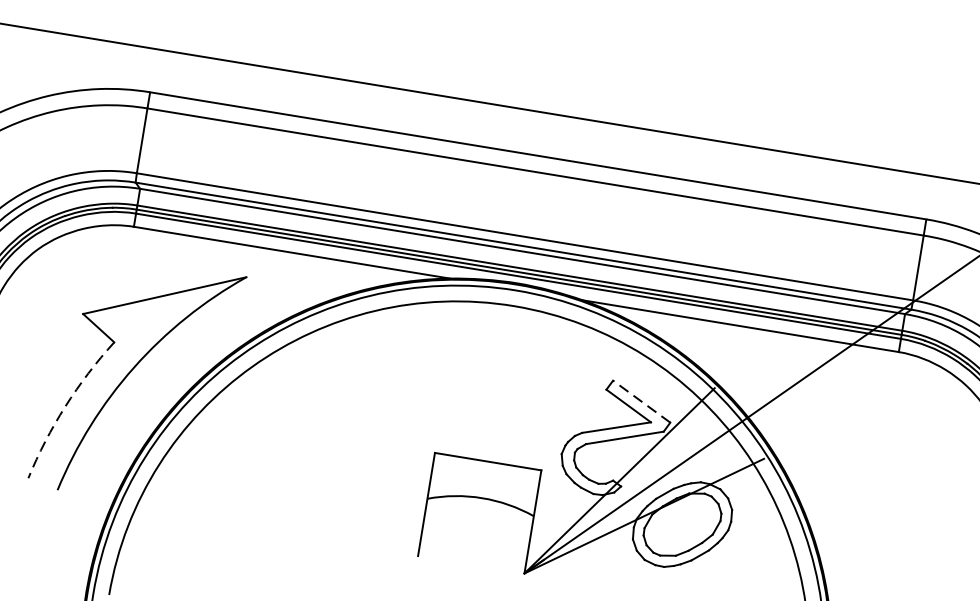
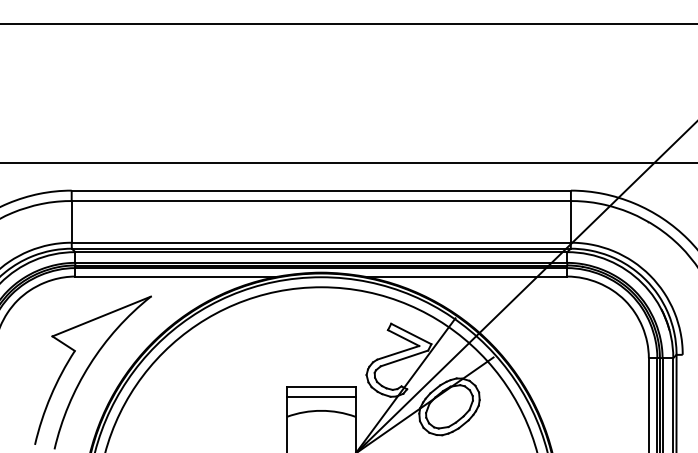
line: (641, 402) -> (411, 334), dashed -> solid
arc: (64, 406) -> (50, 396), dashed -> solid
line: (485, 477) -> (321, 397), added

